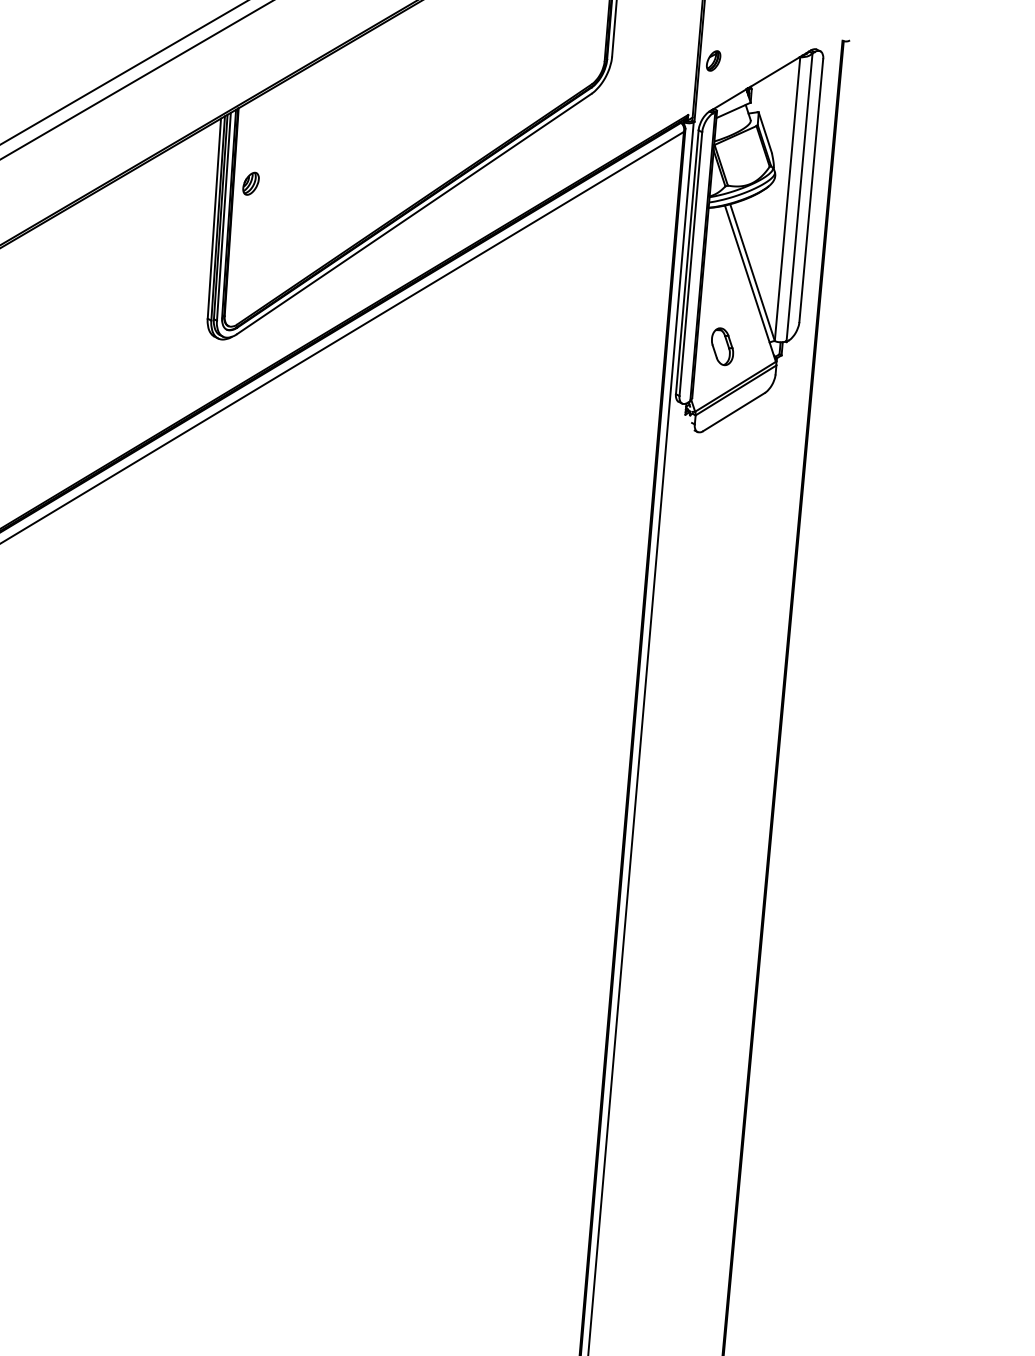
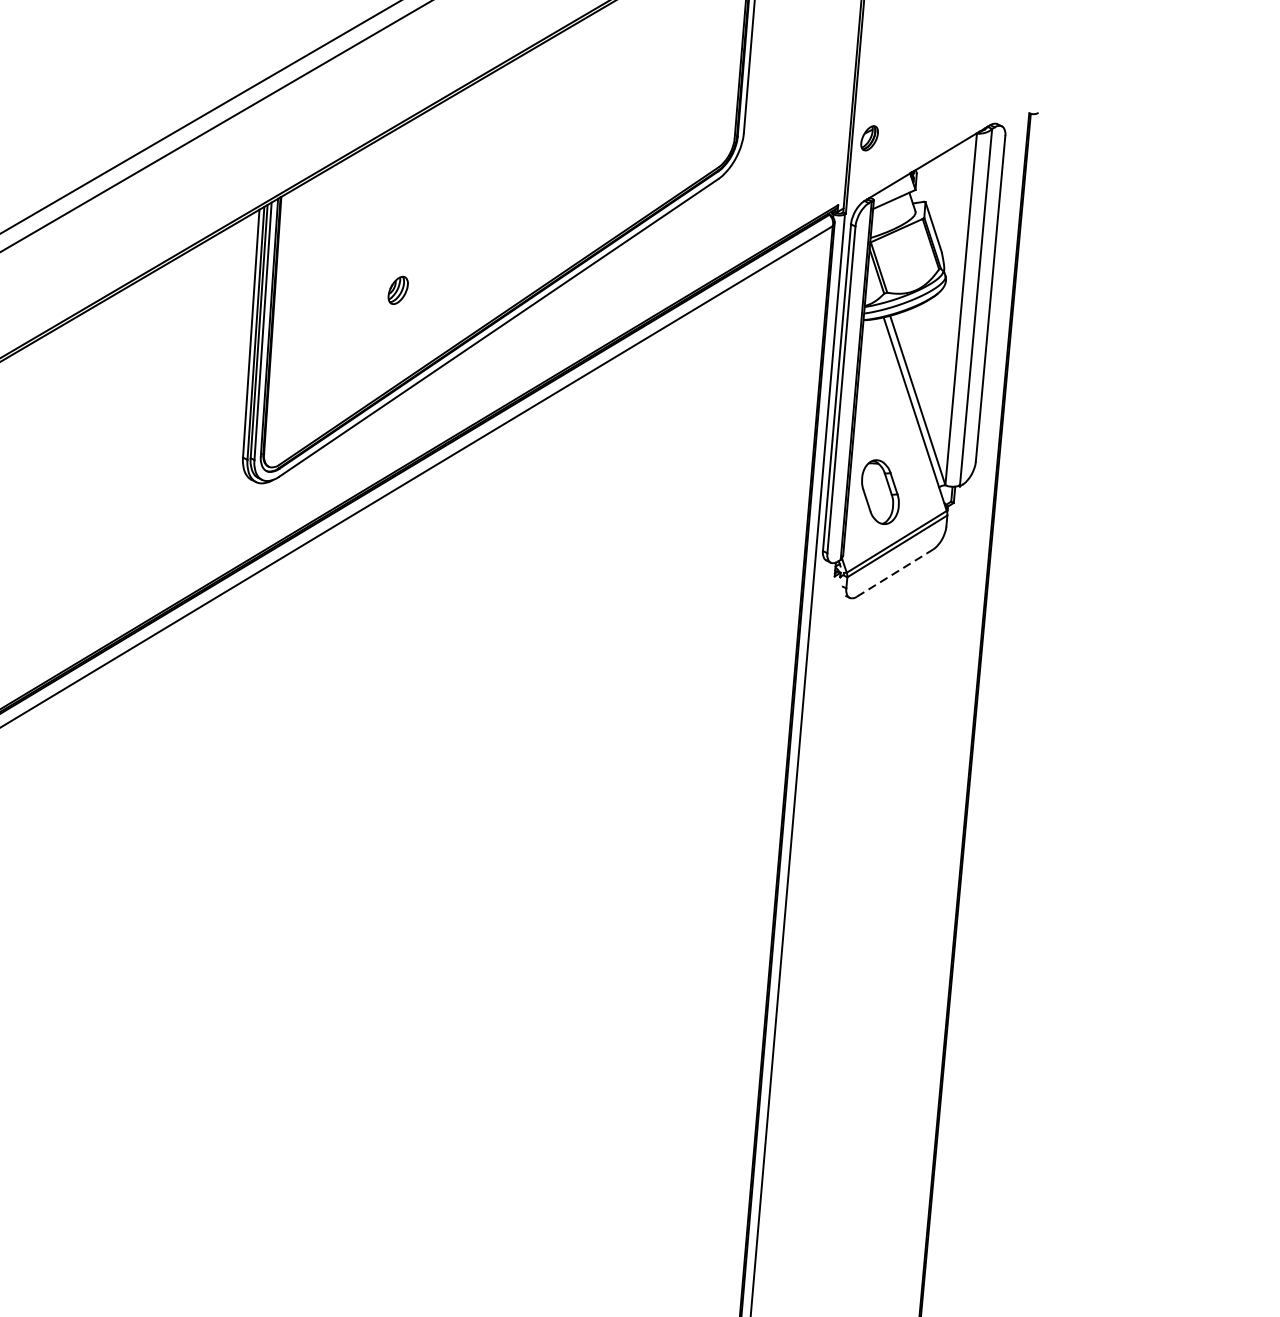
part: (250, 183) -> (397, 290), moved
part: (722, 346) -> (880, 491), size x1.4
line: (734, 411) -> (895, 572), solid -> dashed

